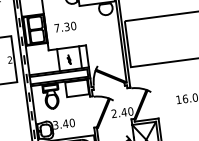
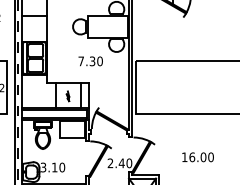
text: (65, 27) -> (90, 61), moved
text: (65, 123) -> (54, 167), 3.40 -> 3.10

